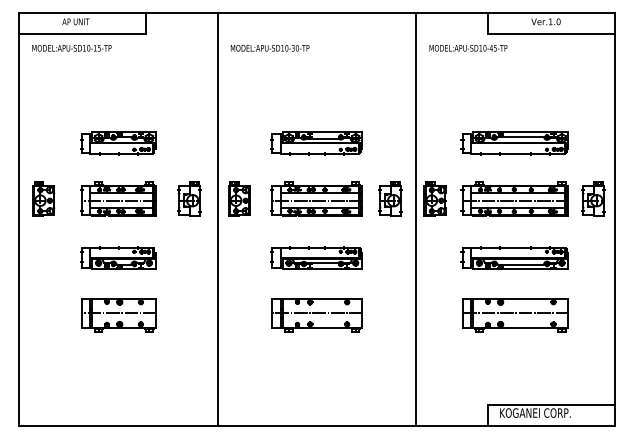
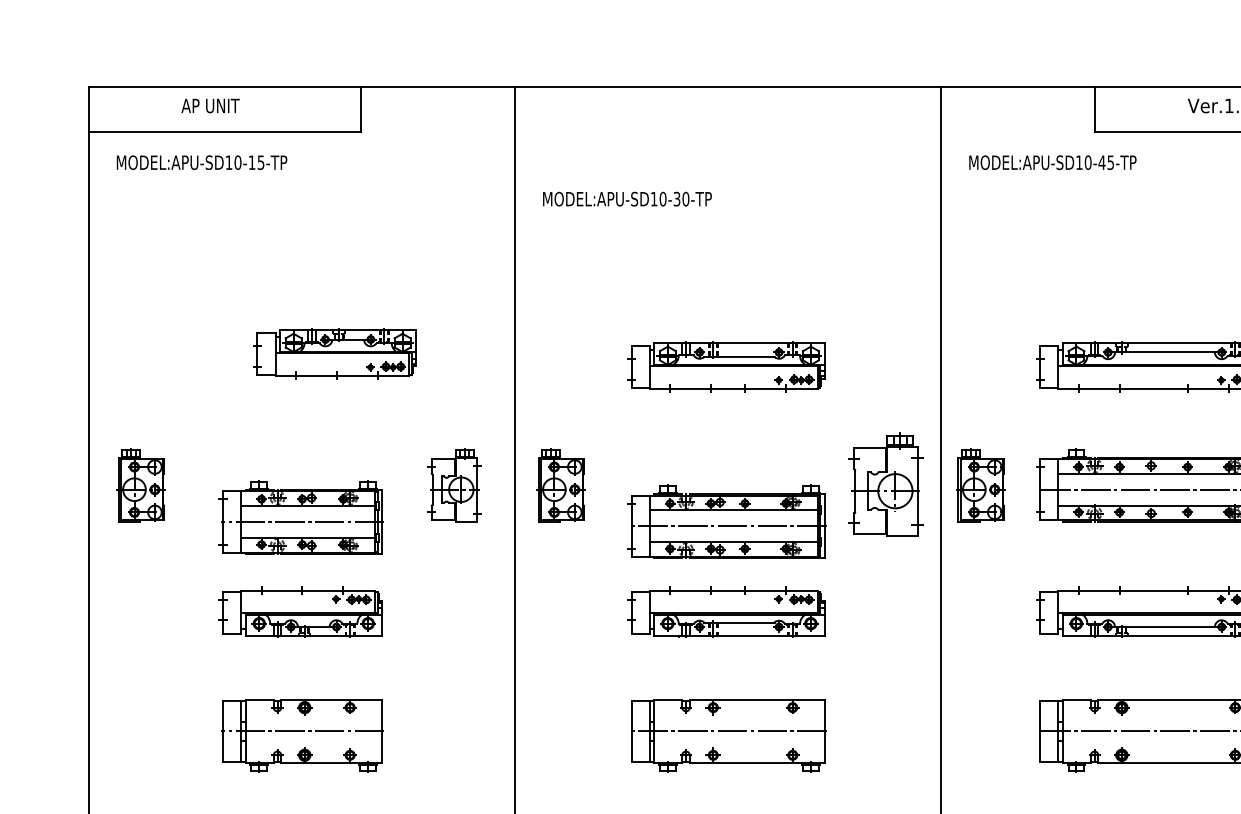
text: (269, 48) -> (625, 199), moved
part: (118, 143) -> (336, 354), moved
part: (118, 198) -> (301, 517), moved
part: (316, 198) -> (726, 521), moved
part: (390, 198) -> (885, 484), size x1.4

